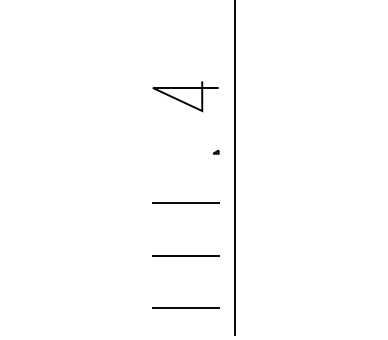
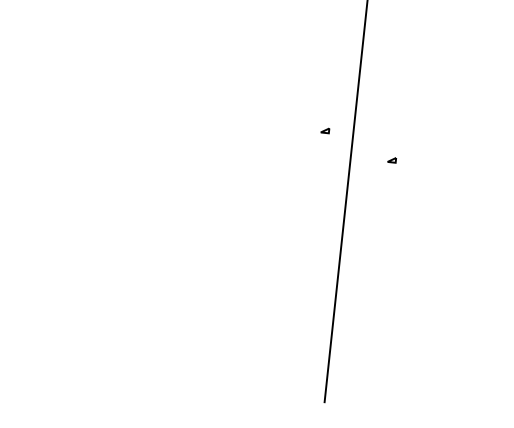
line: (182, 100) -> (284, 49), removed
part: (262, 167) -> (391, 160), added
line: (185, 203) -> (272, 201), removed
line: (185, 255) -> (264, 277), removed
line: (185, 308) -> (255, 355), removed

